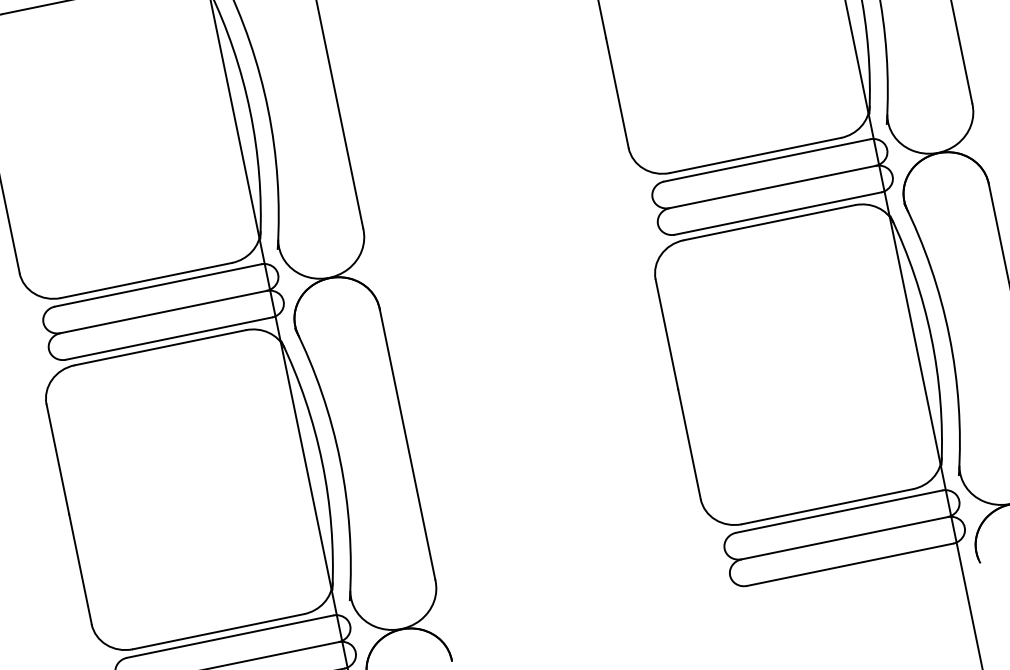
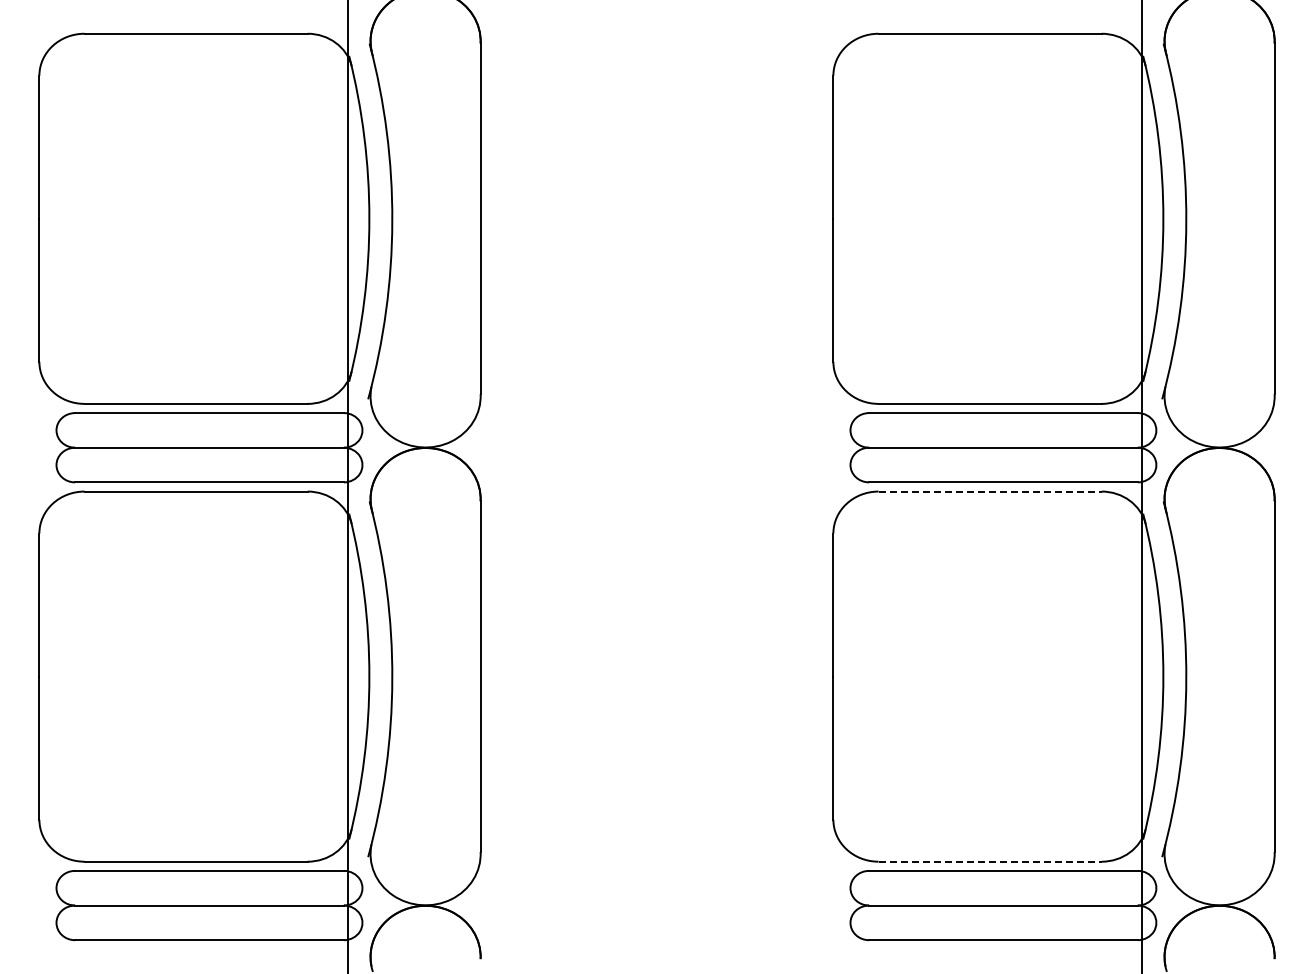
line: (769, 222) -> (990, 491), solid -> dashed
line: (827, 506) -> (990, 861), solid -> dashed

